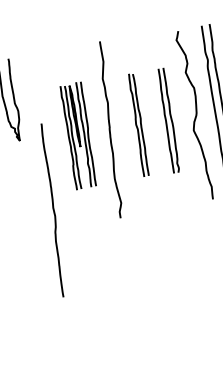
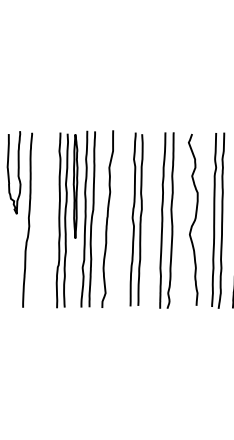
part: (168, 120) -> (166, 220), size x1.67
part: (138, 125) -> (136, 219), size x1.67
part: (78, 135) -> (75, 219), size x1.67
curve: (53, 209) -> (28, 219), moved

